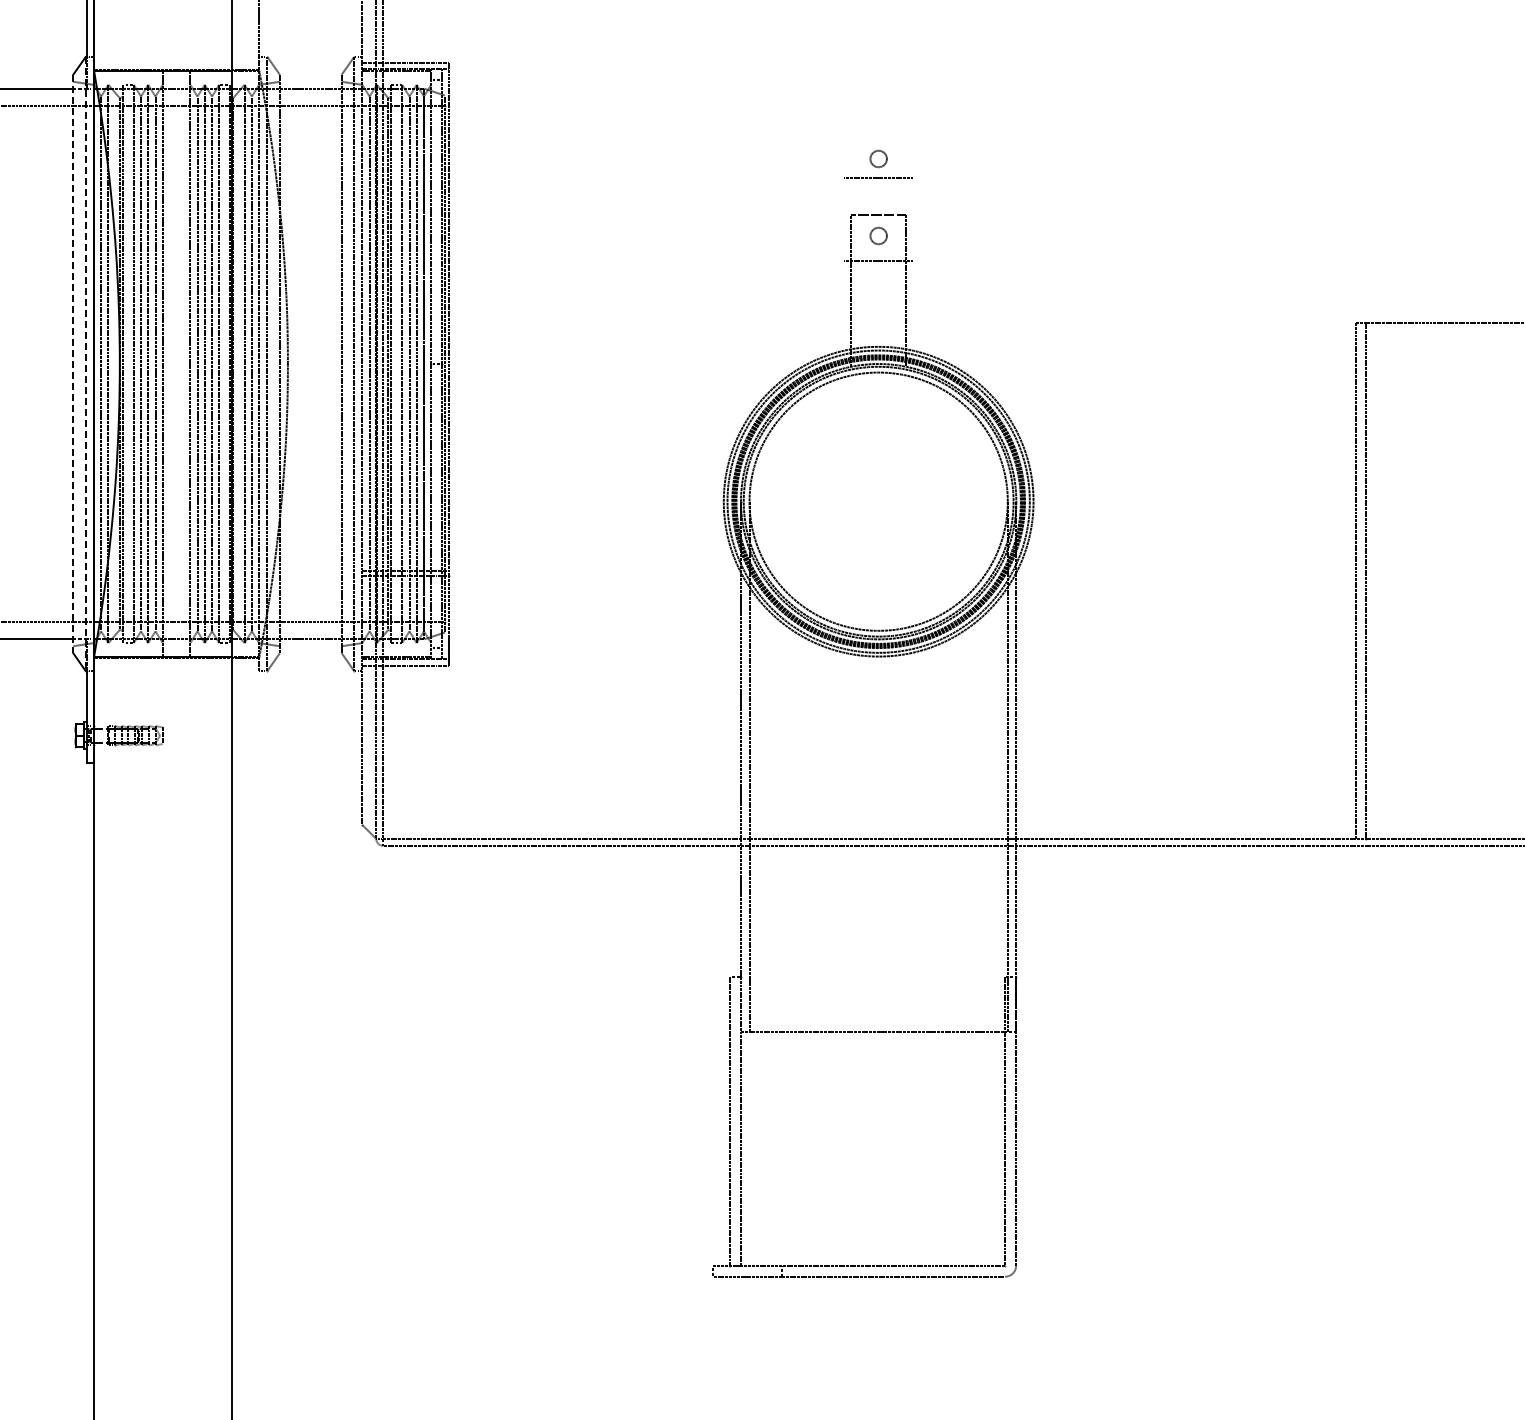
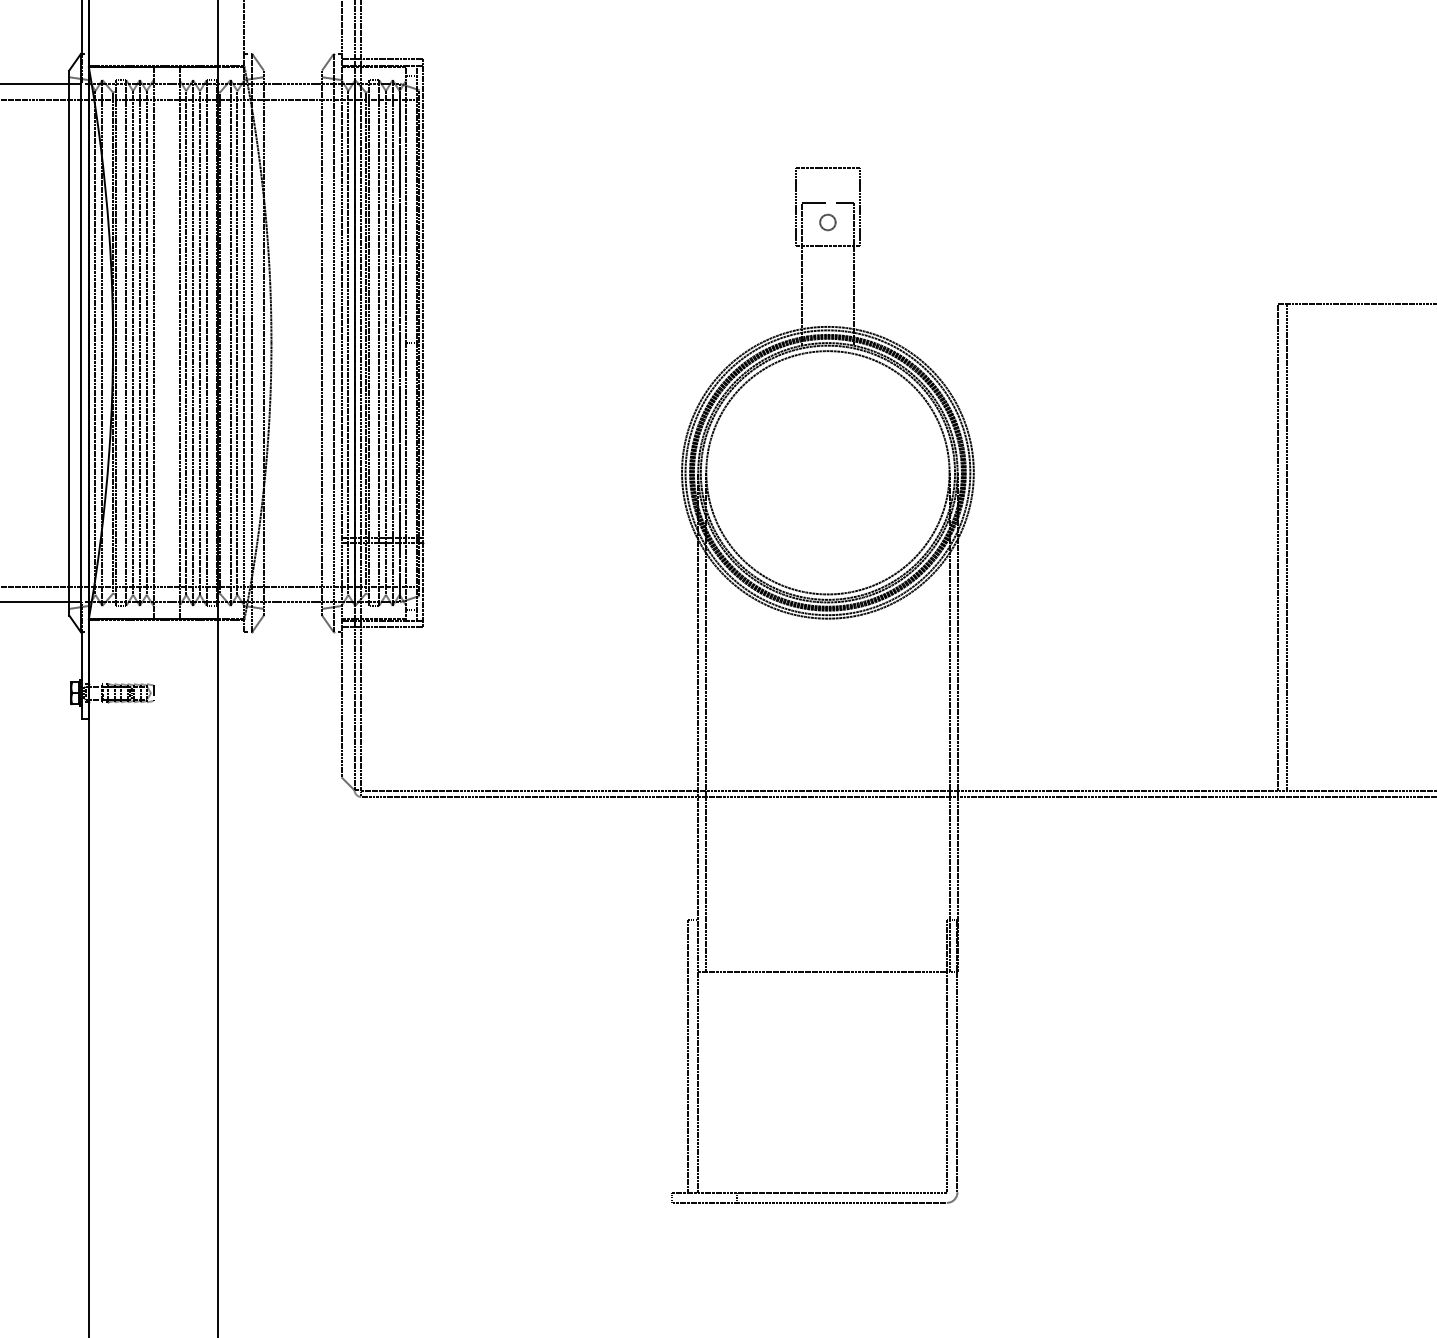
circle: (878, 158) -> (827, 149), removed
line: (844, 219) -> (795, 206), added
line: (913, 219) -> (860, 206), added
line: (73, 364) -> (69, 343), dashed -> solid
line: (85, 364) -> (80, 343), dashed -> solid

